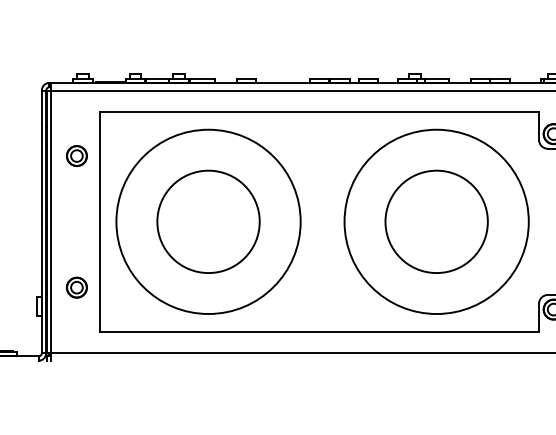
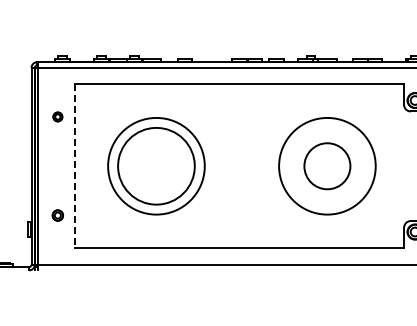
part: (76, 155) -> (57, 116), size x0.6
circle: (436, 220) -> (327, 165), size x0.6
line: (100, 222) -> (75, 166), solid -> dashed
circle: (208, 222) -> (156, 166), size x0.7
circle: (436, 222) -> (327, 166), size x0.7
part: (76, 287) -> (57, 215), size x0.7

